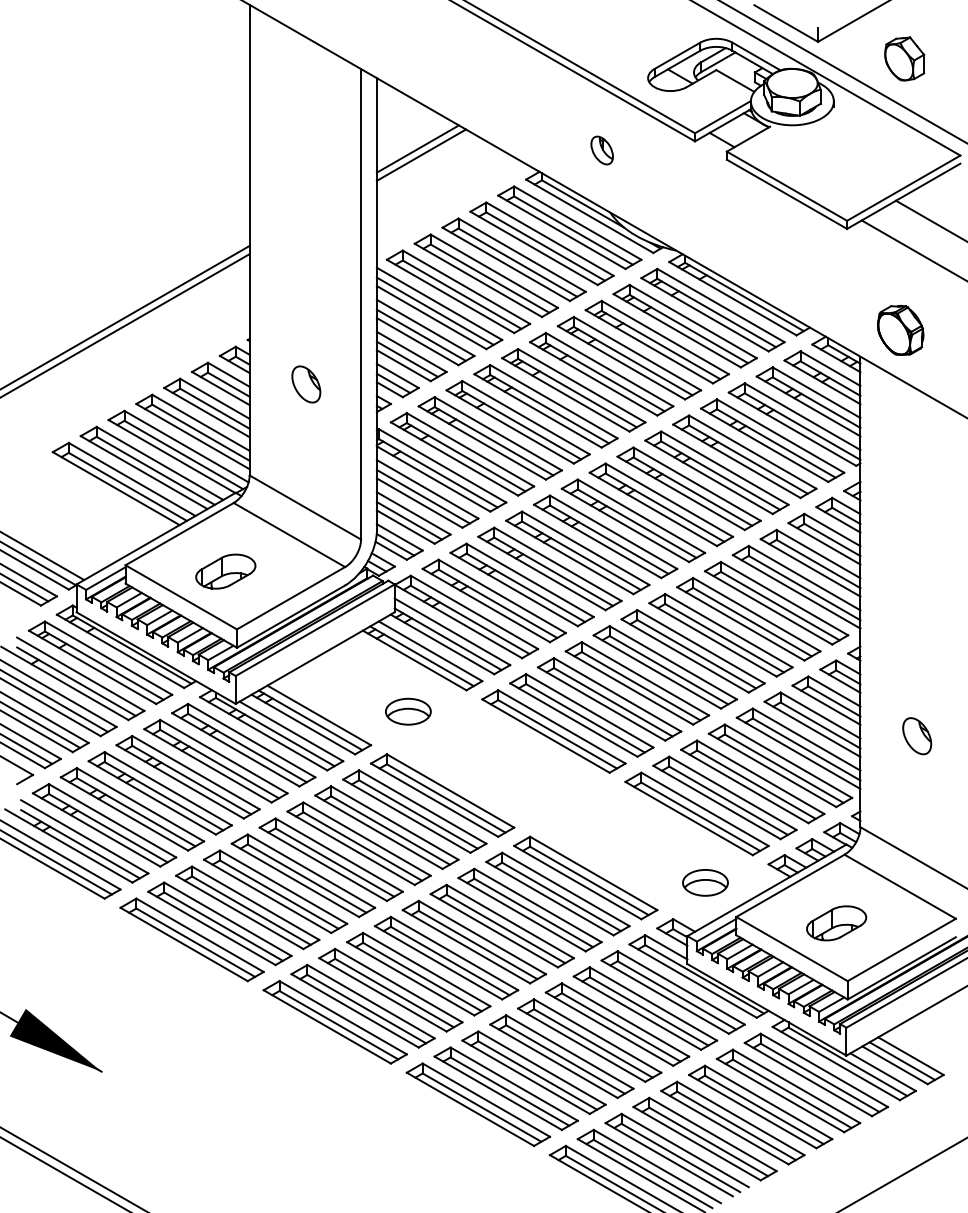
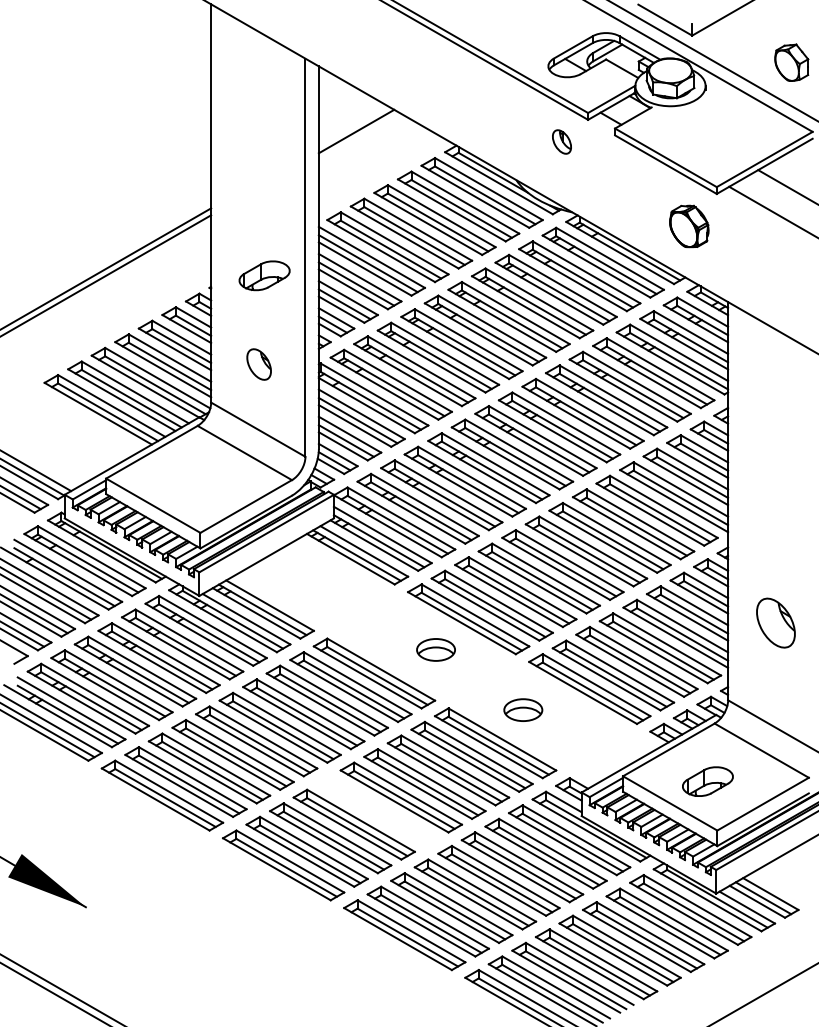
part: (904, 58) -> (791, 62), moved
line: (417, 148) -> (353, 125), removed
part: (601, 150) -> (561, 141), moved
part: (900, 329) -> (689, 225), moved
part: (306, 384) -> (259, 364), moved
part: (225, 571) -> (264, 275), moved
part: (408, 711) -> (436, 649), moved
part: (917, 736) -> (776, 623), size x1.6
part: (705, 882) -> (523, 709), moved
part: (446, 957) -> (377, 810), removed

